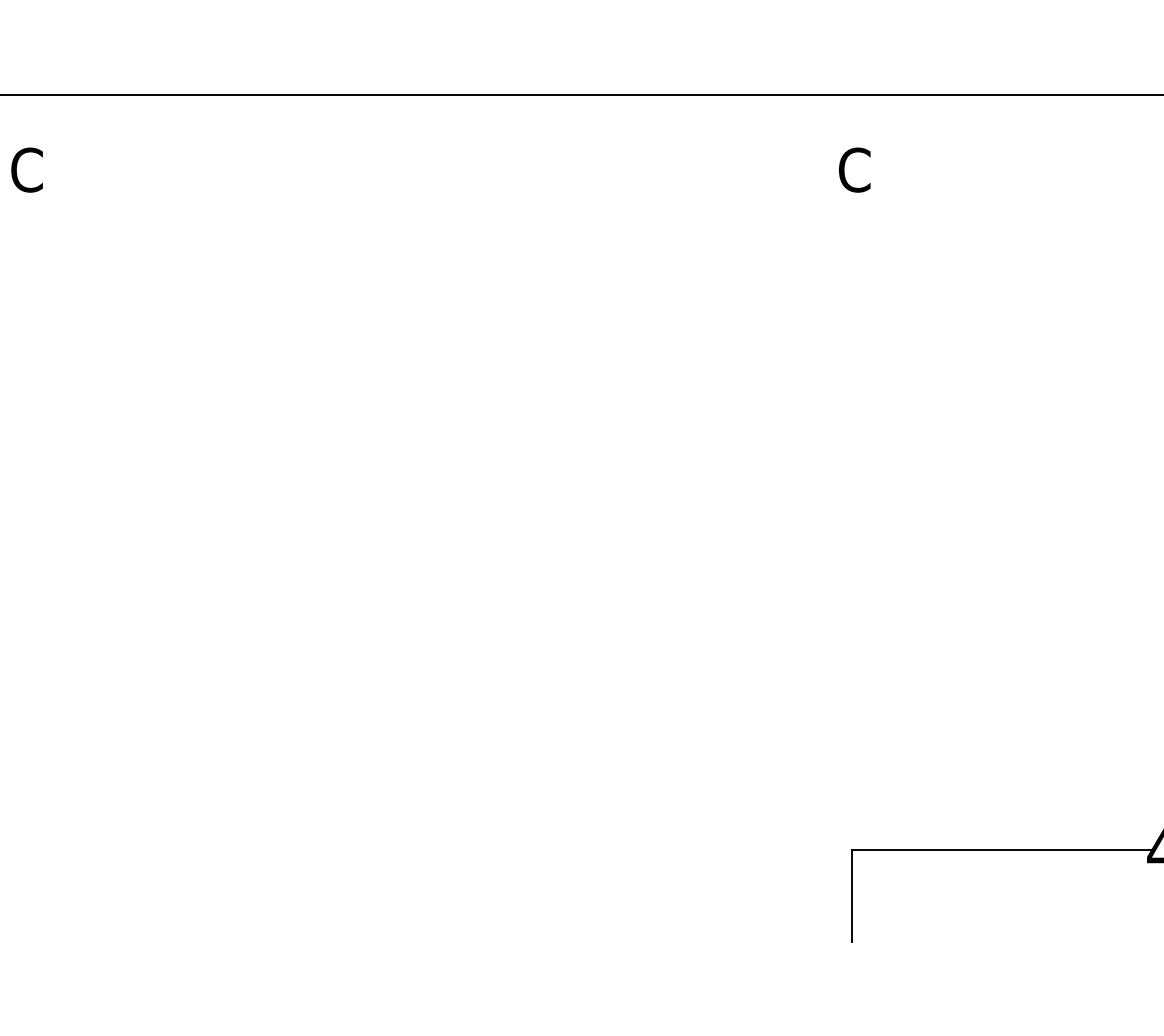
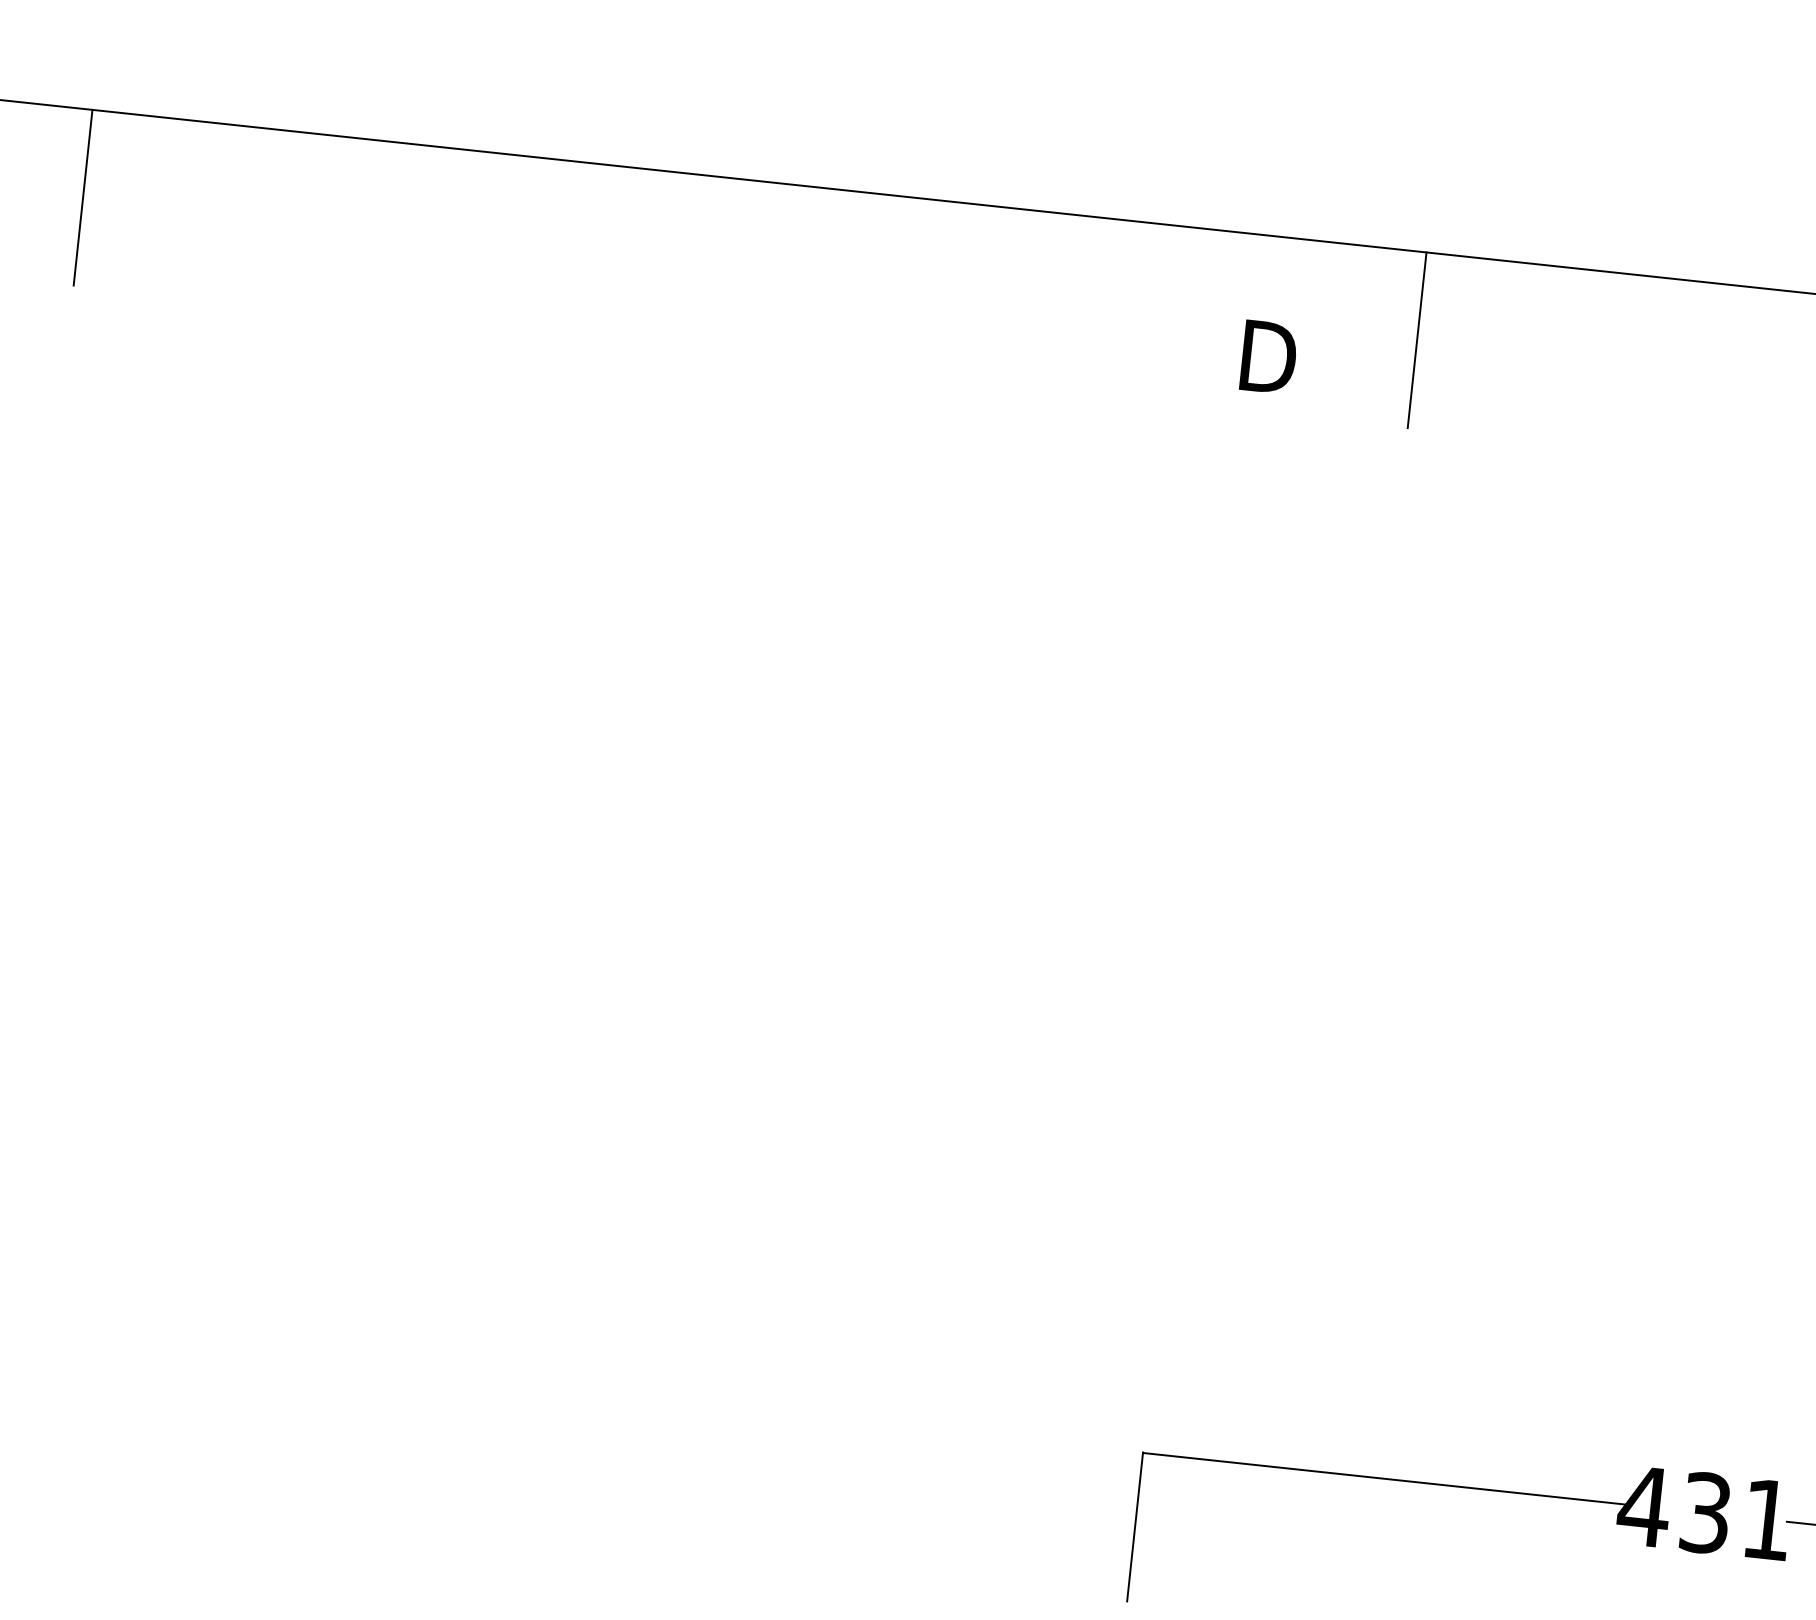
line: (119, 149) -> (82, 196), added
line: (947, 149) -> (1417, 339), added
text: (856, 169) -> (1267, 356), C -> D

